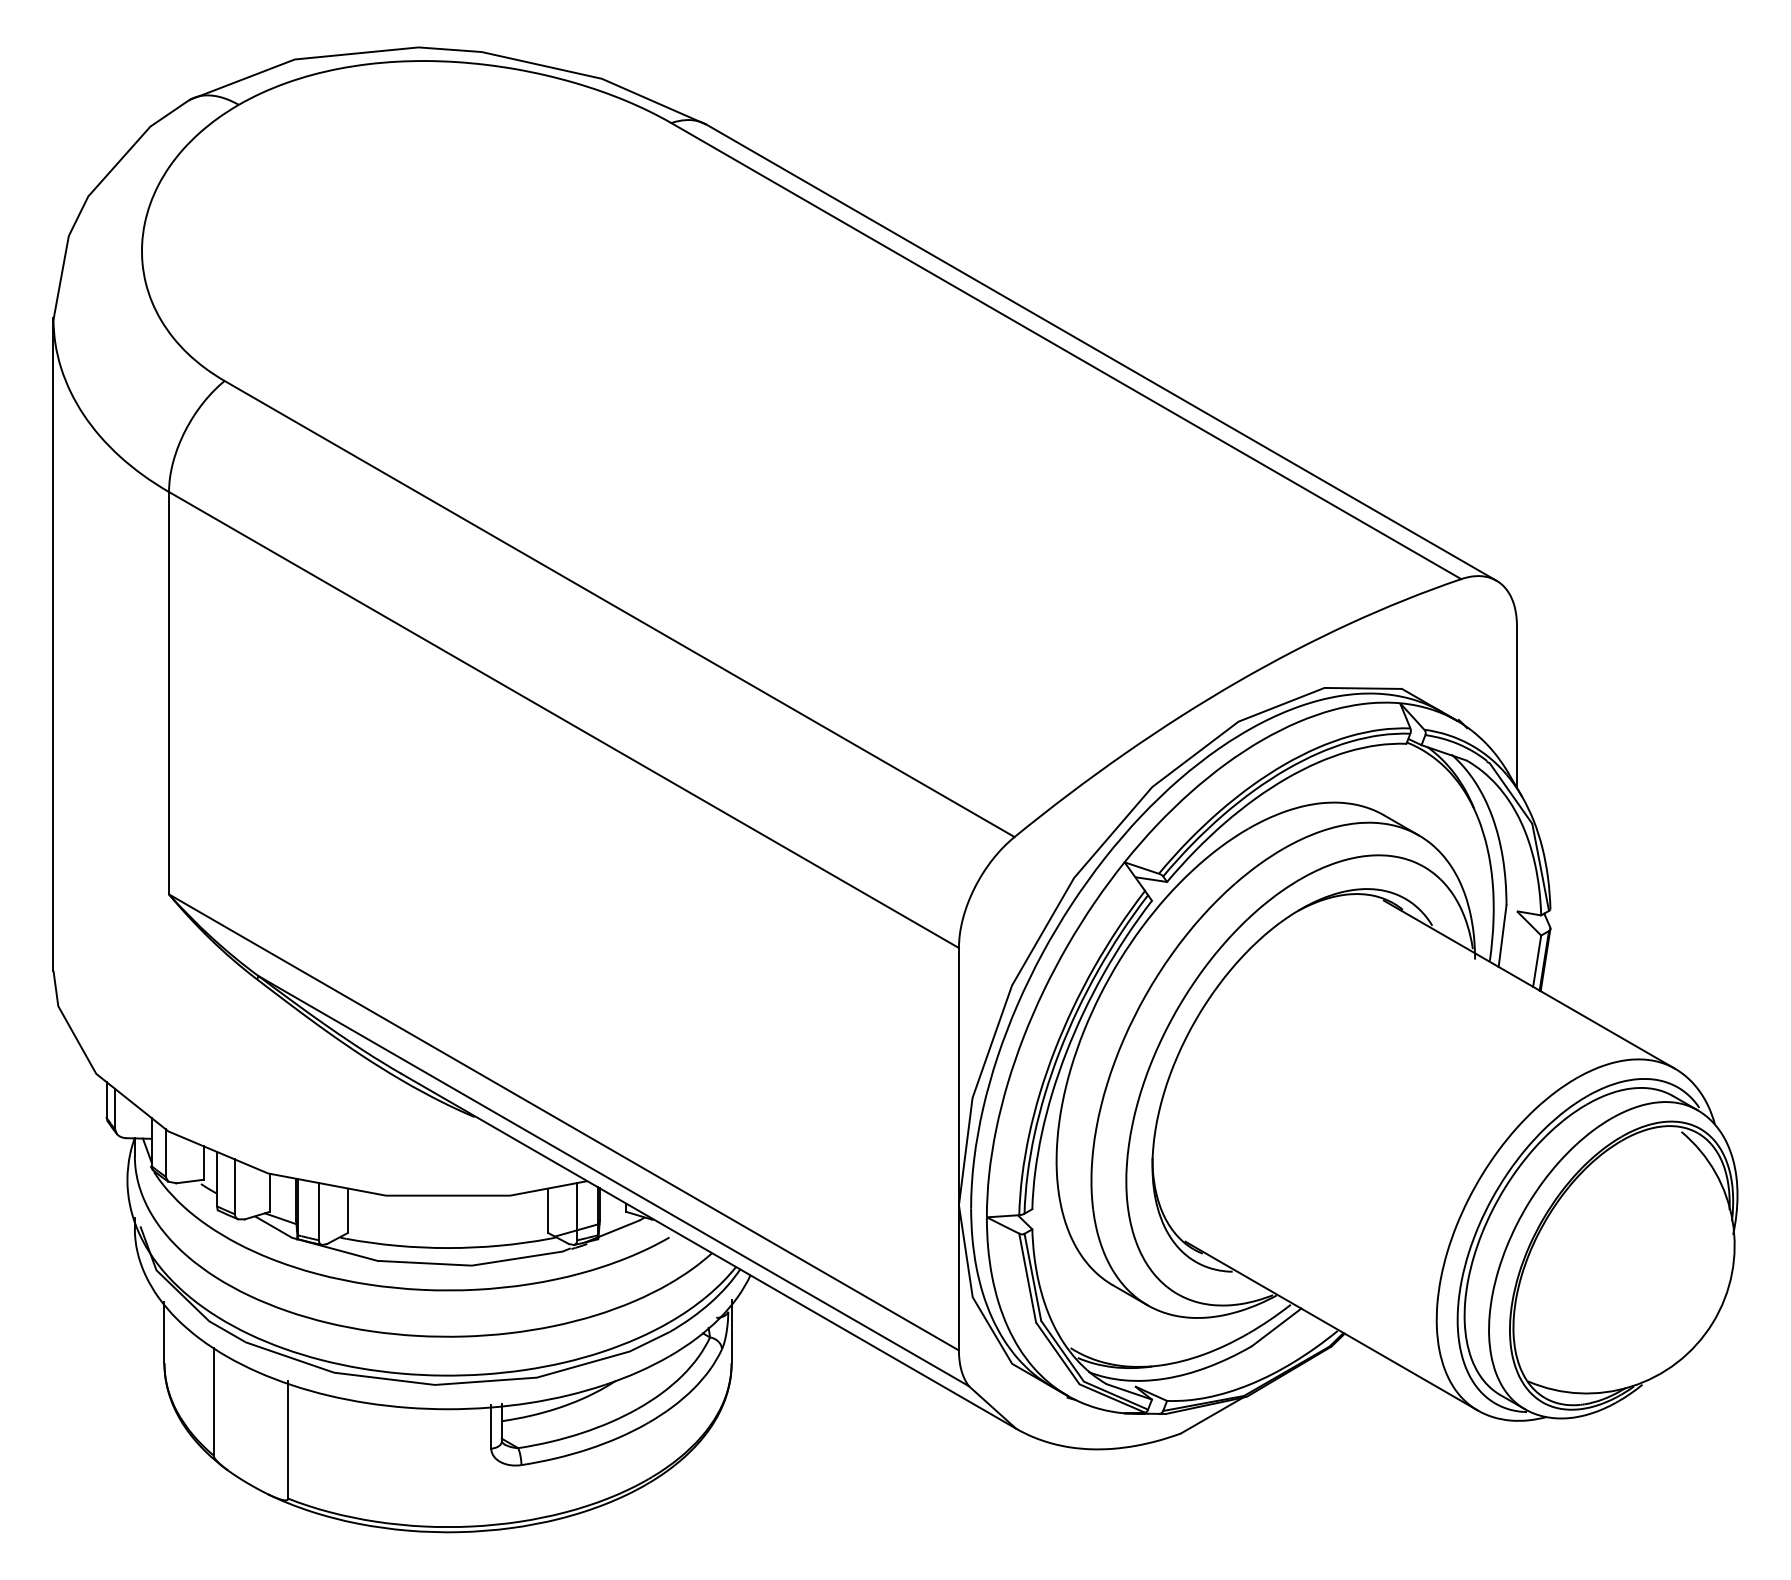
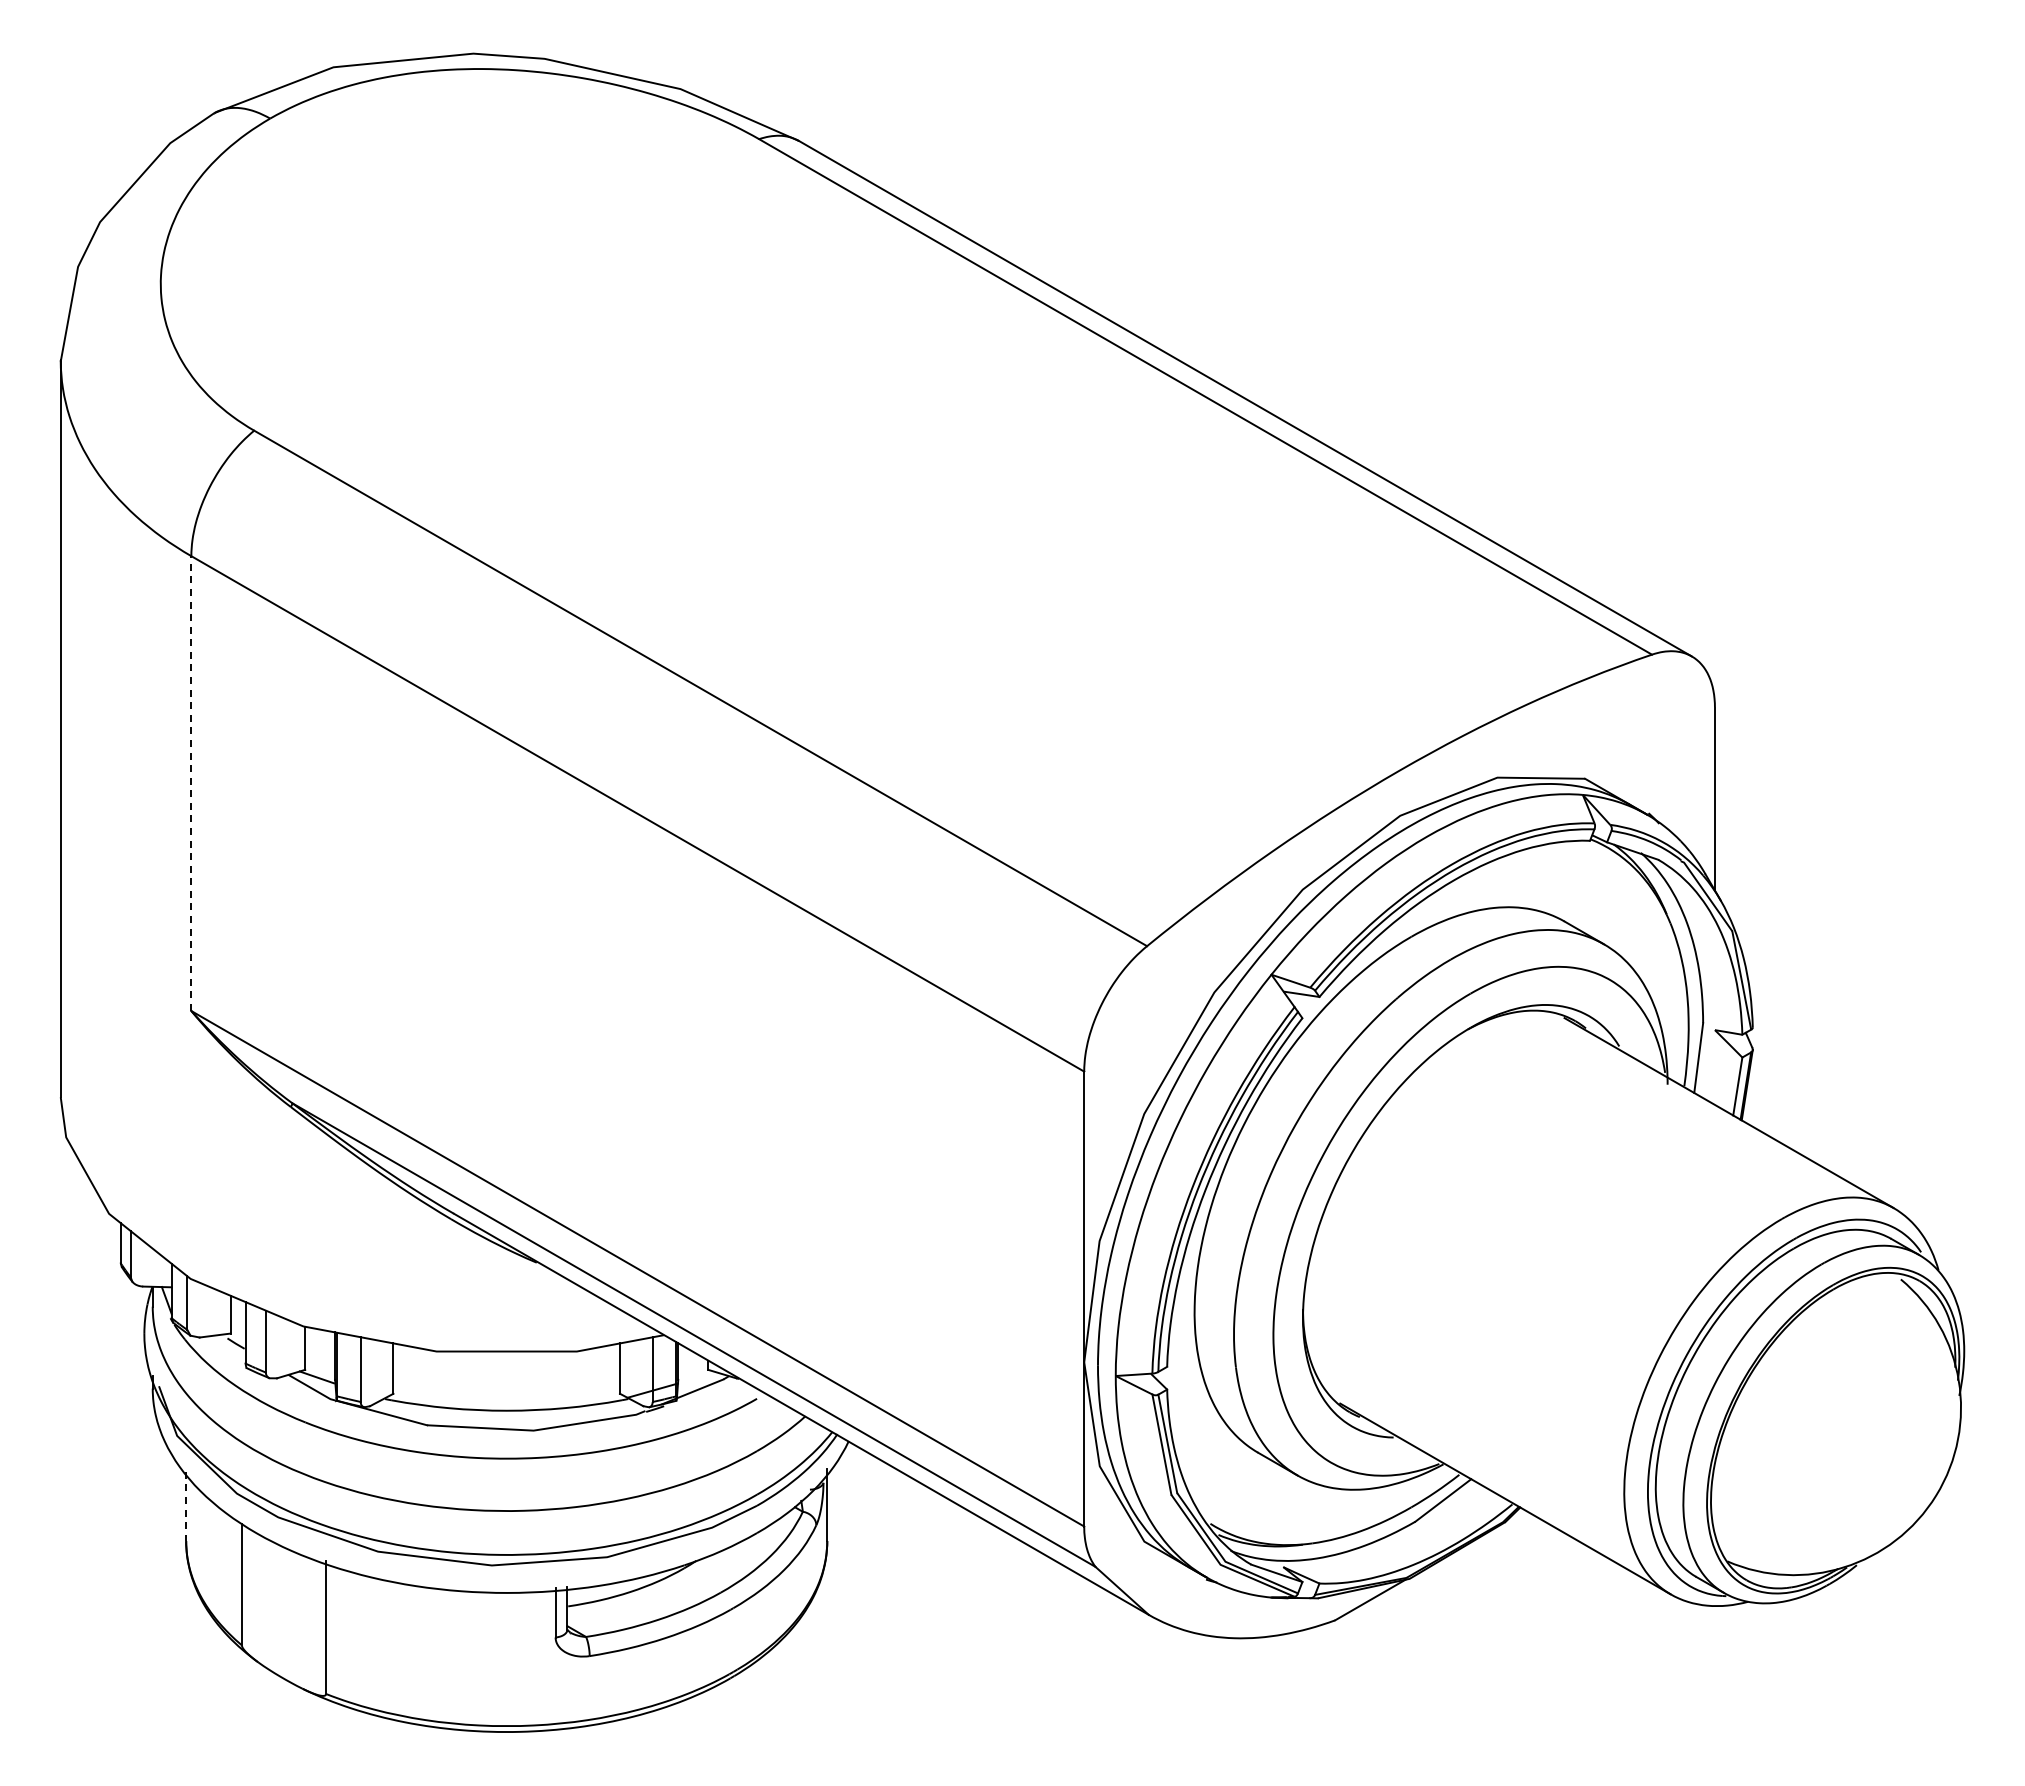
line: (169, 693) -> (191, 783), solid -> dashed
line: (164, 1332) -> (186, 1506), solid -> dashed

